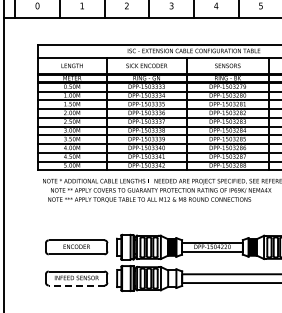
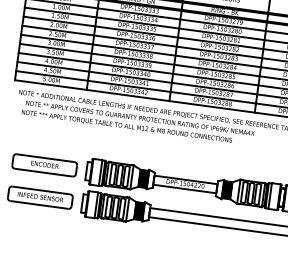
hatch: (172, 278) -> (139, 211), added
line: (76, 285) -> (39, 204), dashed -> solid

